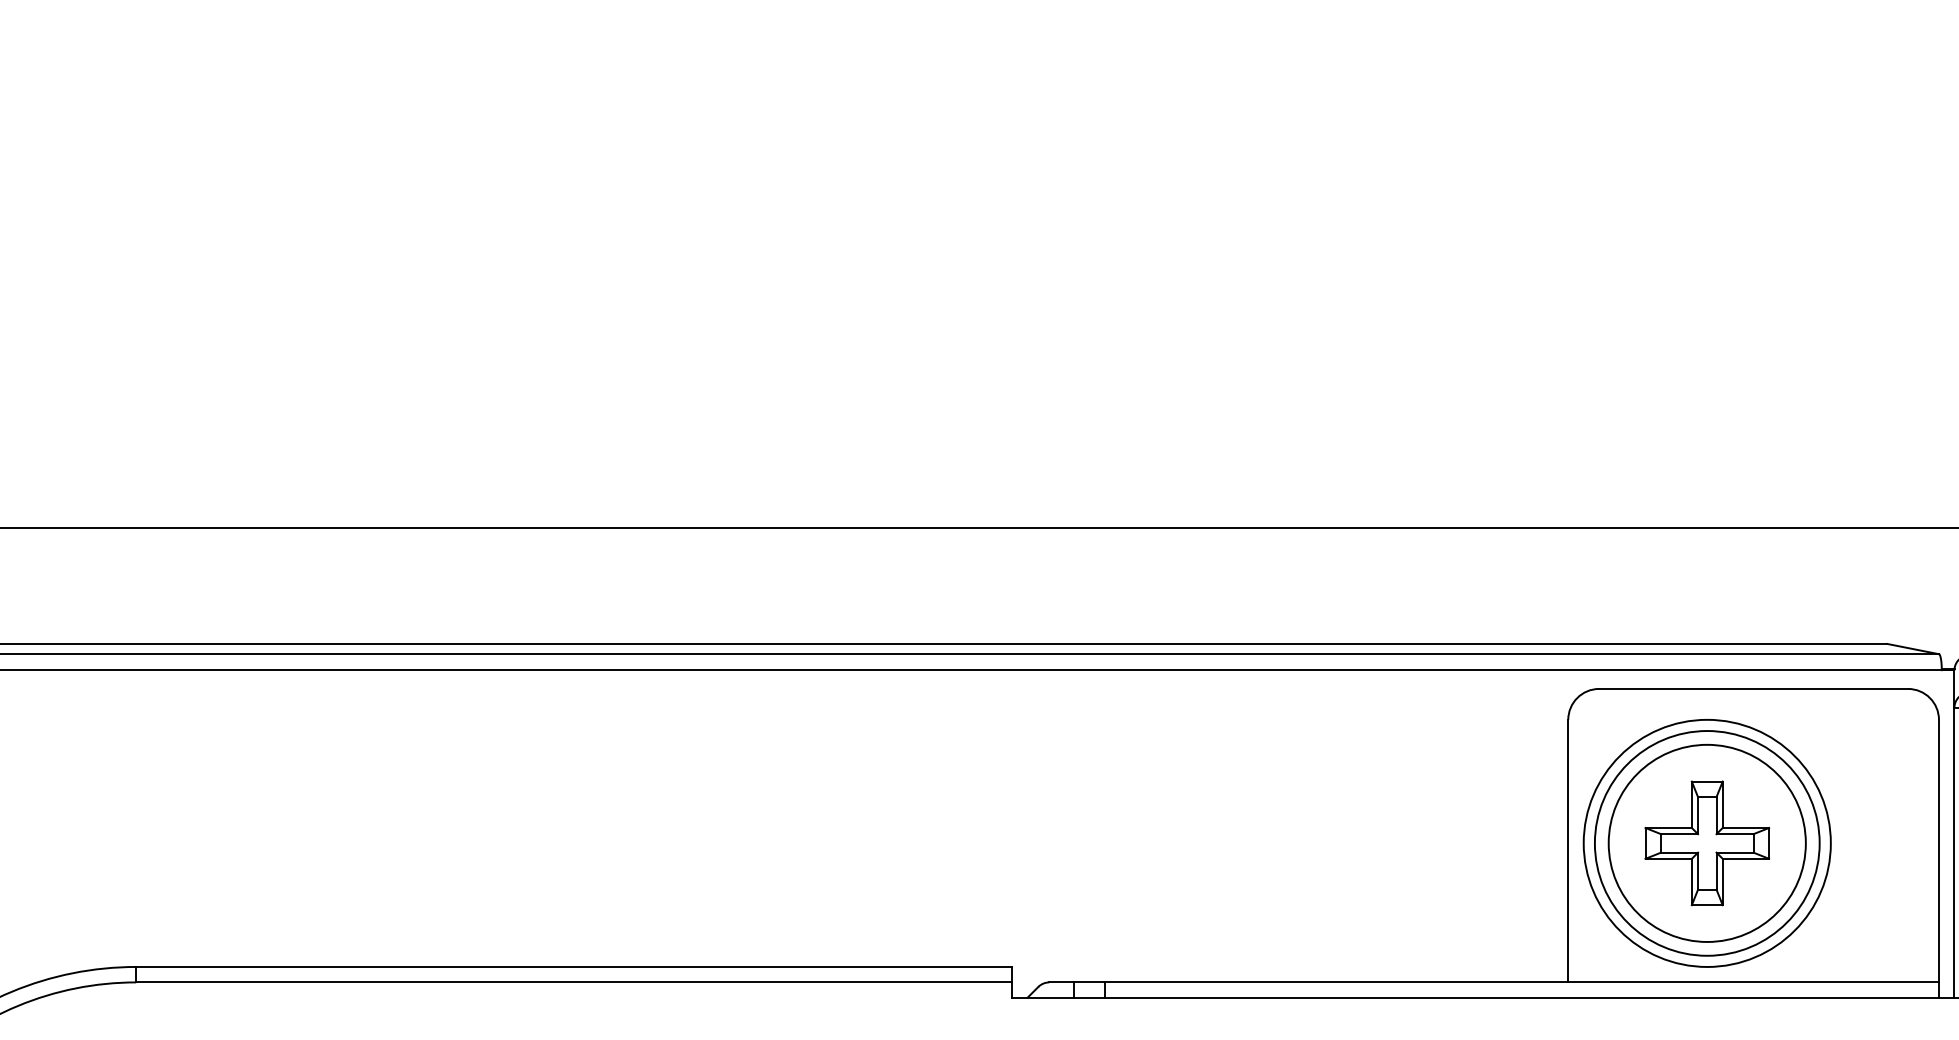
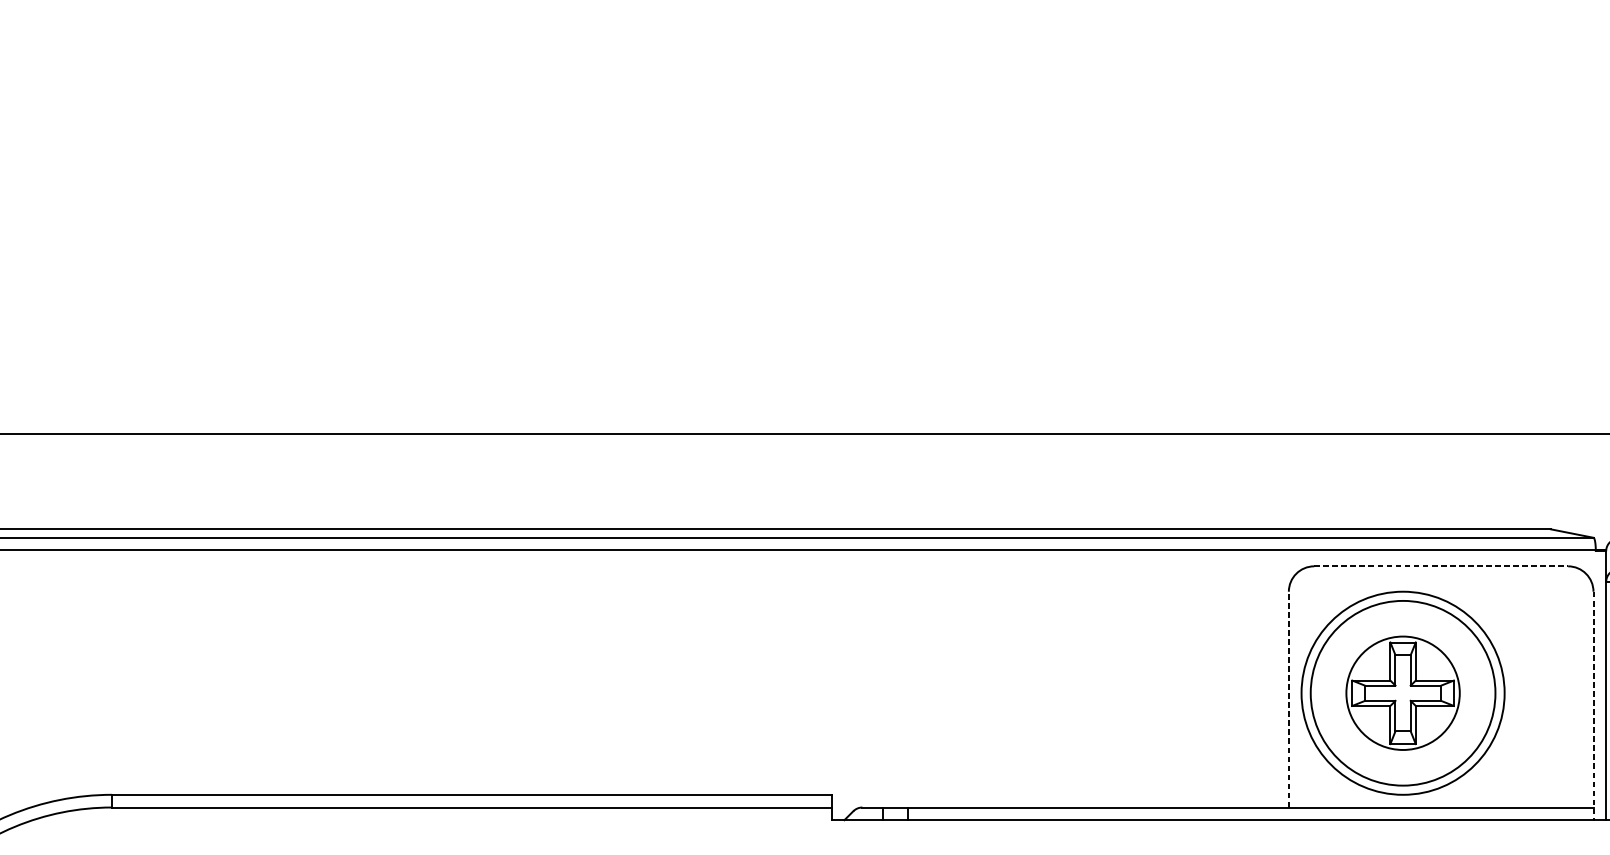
line: (1754, 688) -> (1441, 565), solid -> dashed
circle: (1706, 842) -> (1402, 692), size x0.7
line: (1568, 850) -> (1289, 699), solid -> dashed
line: (1938, 859) -> (1593, 706), solid -> dashed

